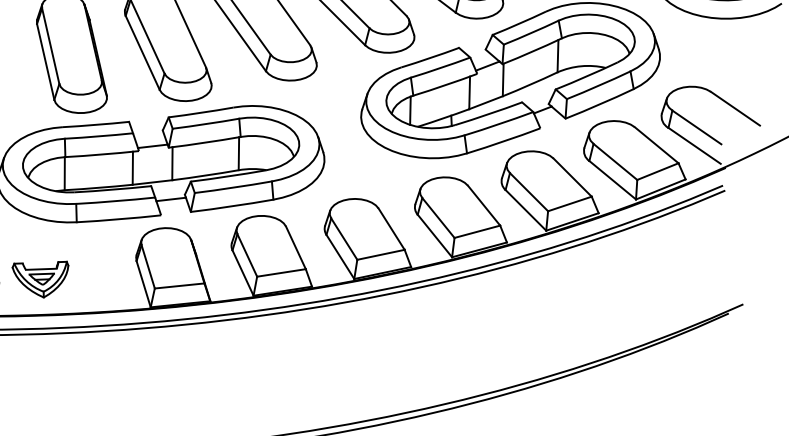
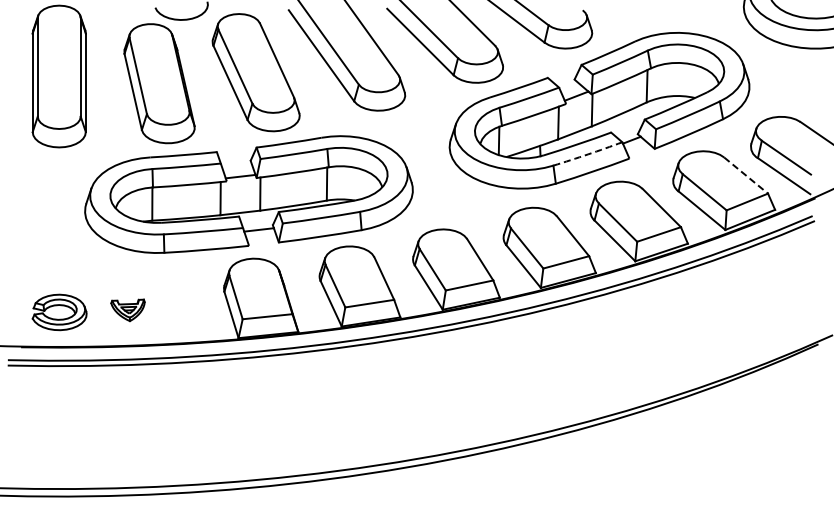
arc: (499, 124) -> (588, 154), solid -> dashed
line: (657, 145) -> (746, 175), solid -> dashed
part: (39, 279) -> (127, 310), size x0.6

